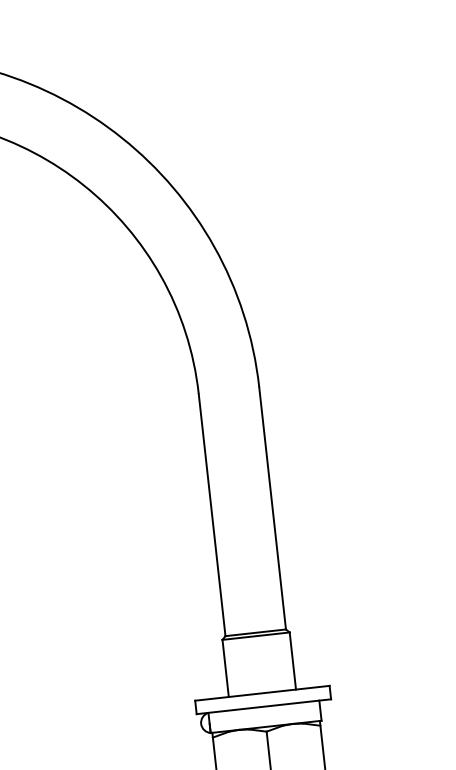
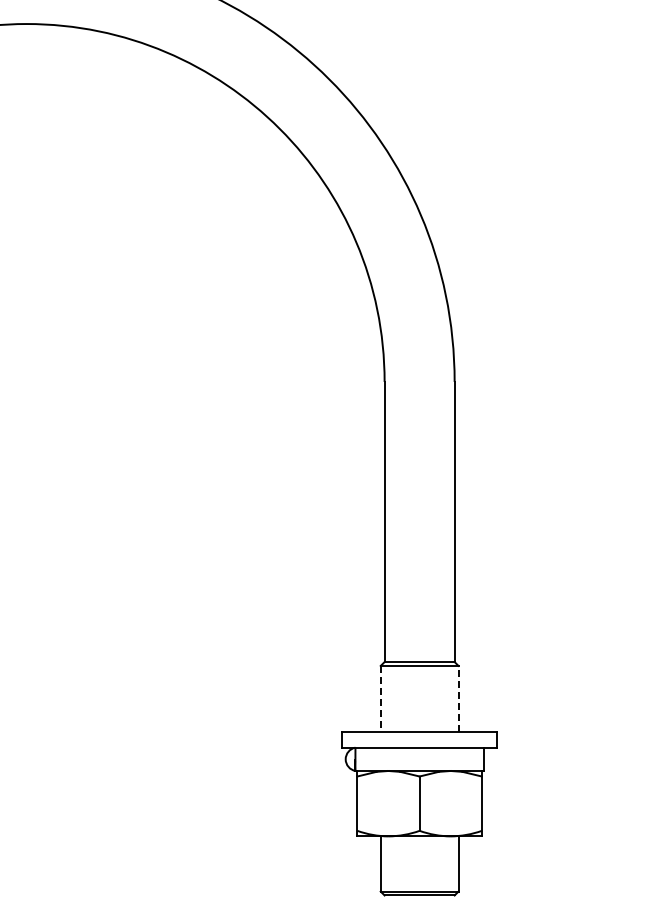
line: (292, 660) -> (458, 698), solid -> dashed
line: (225, 668) -> (380, 699), solid -> dashed

